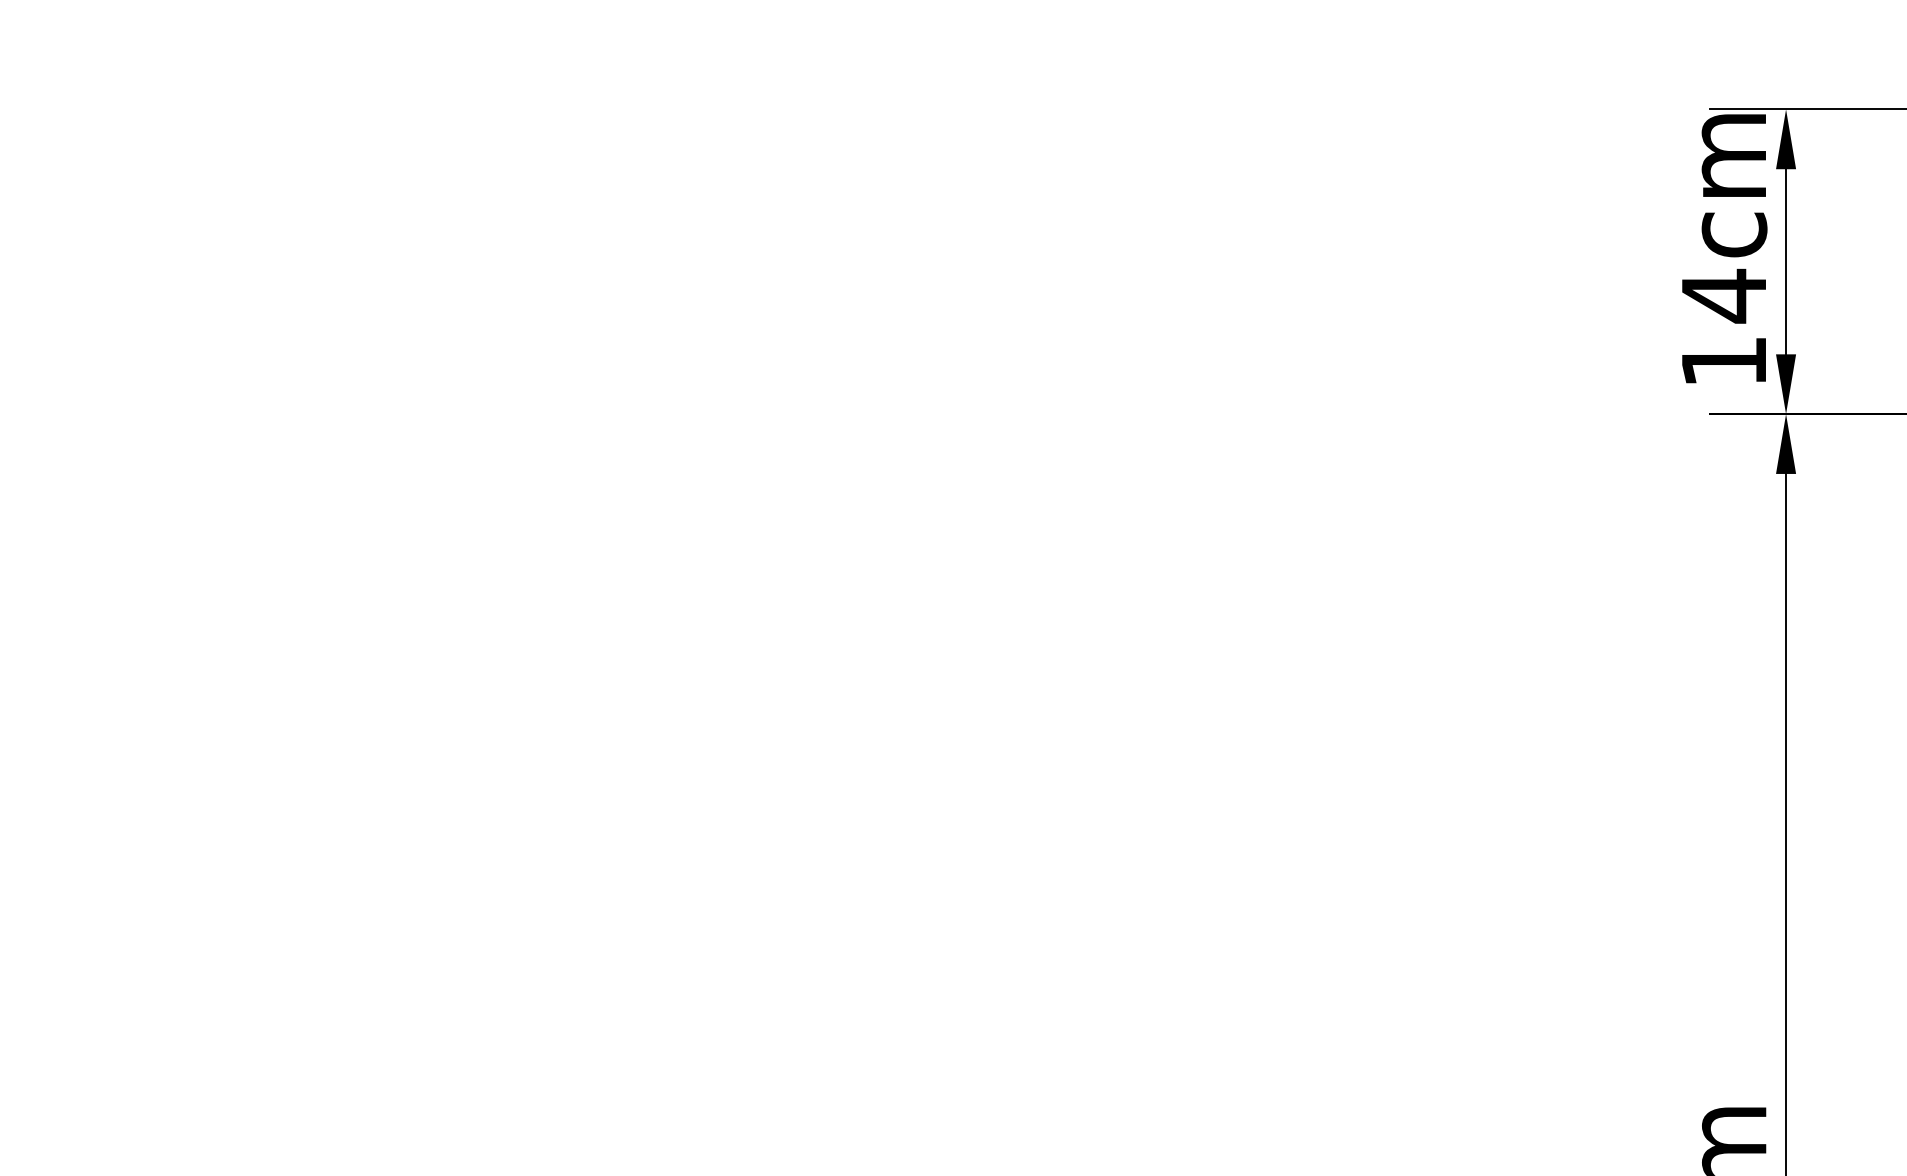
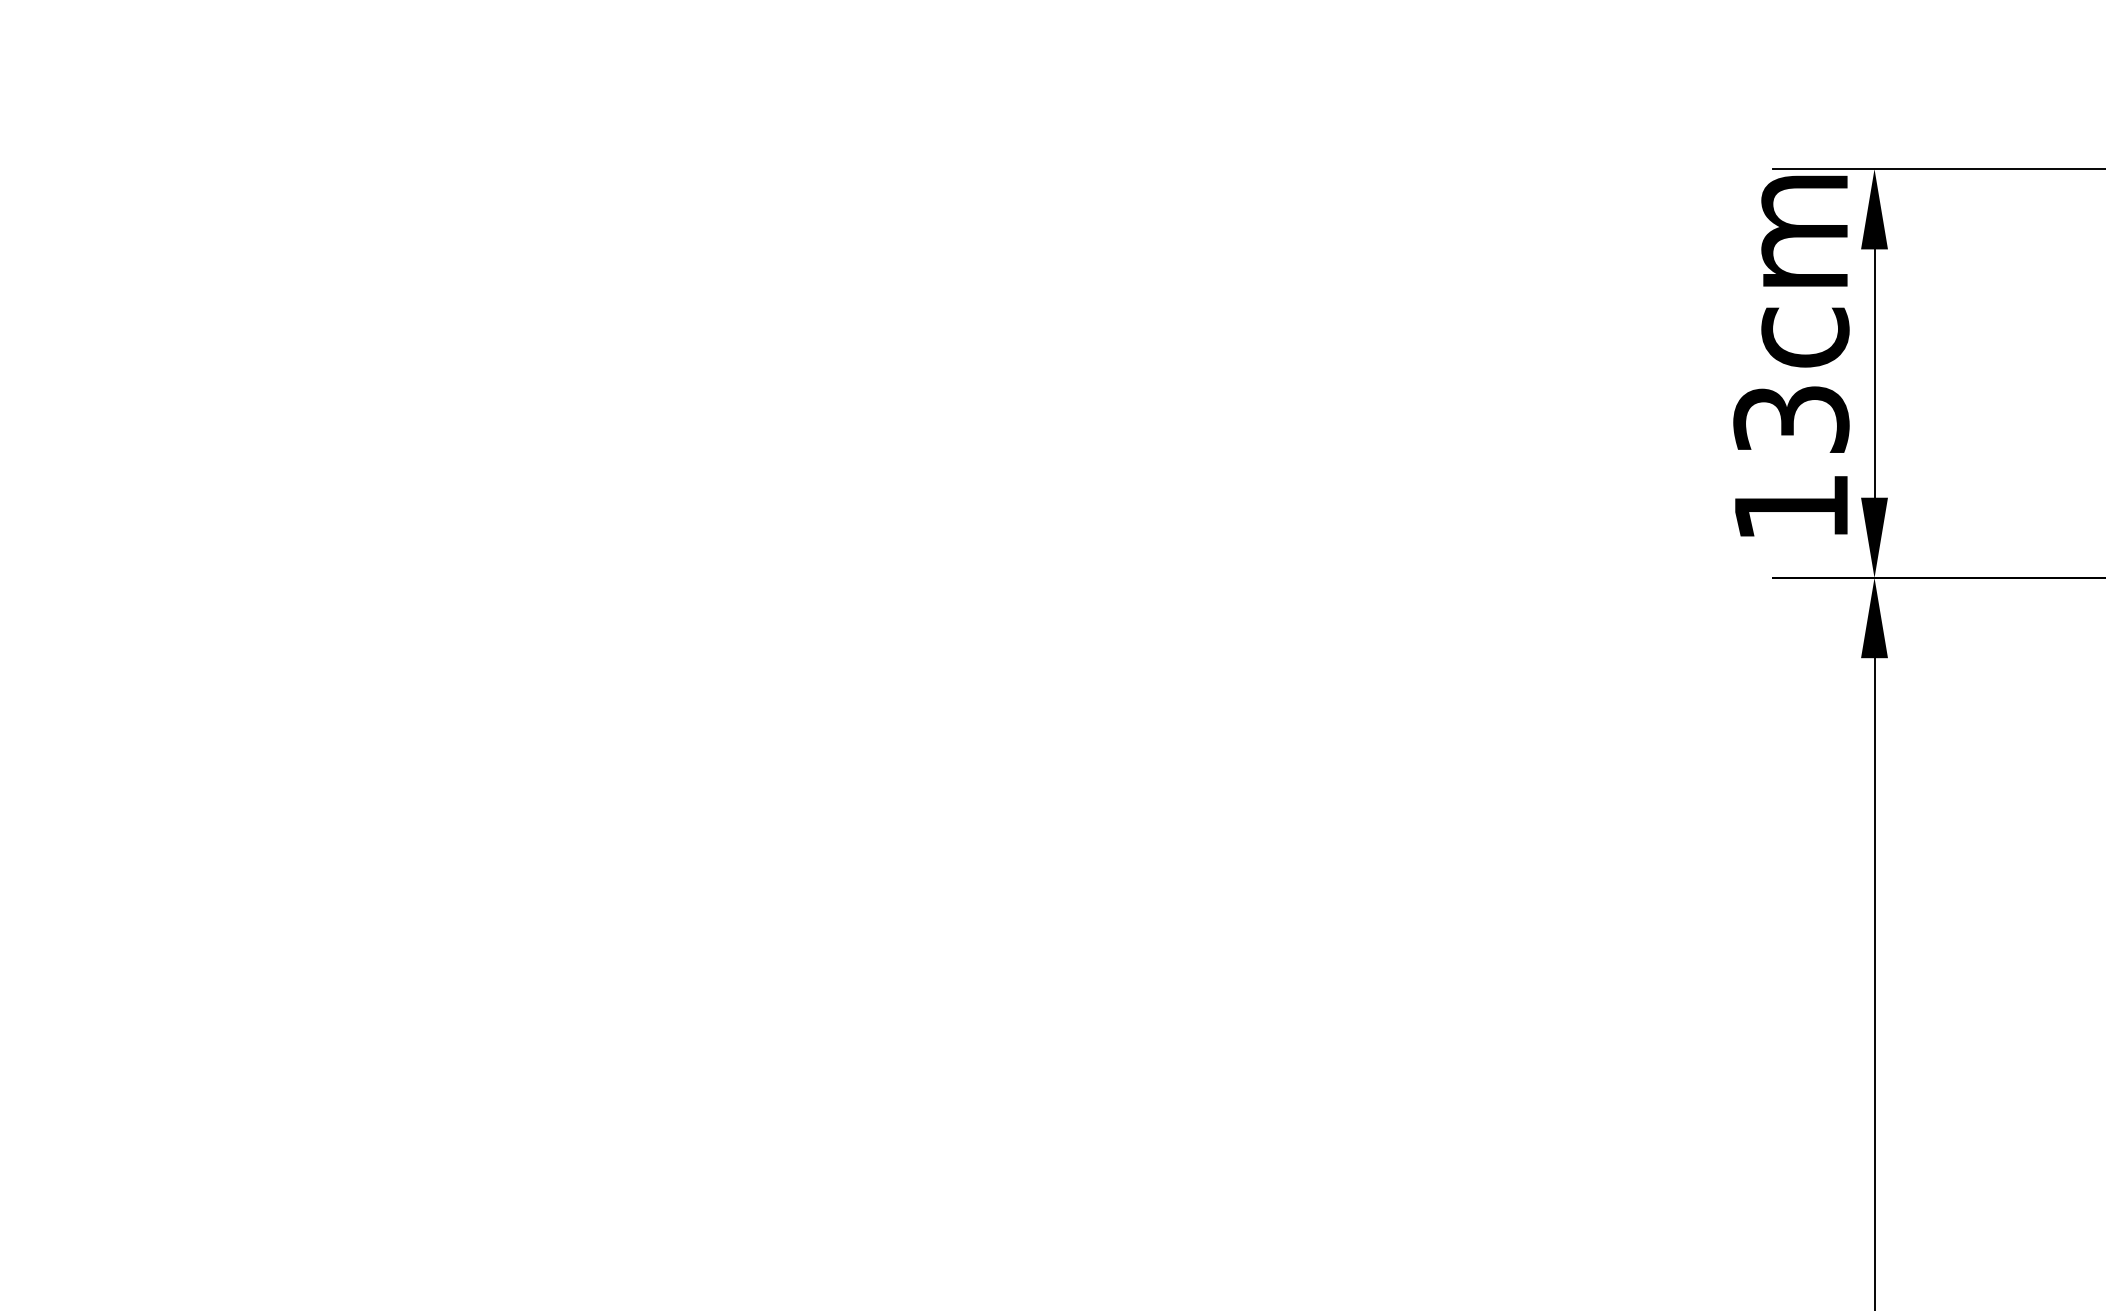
text: (1723, 295) -> (1790, 418), 14cm -> 13cm

